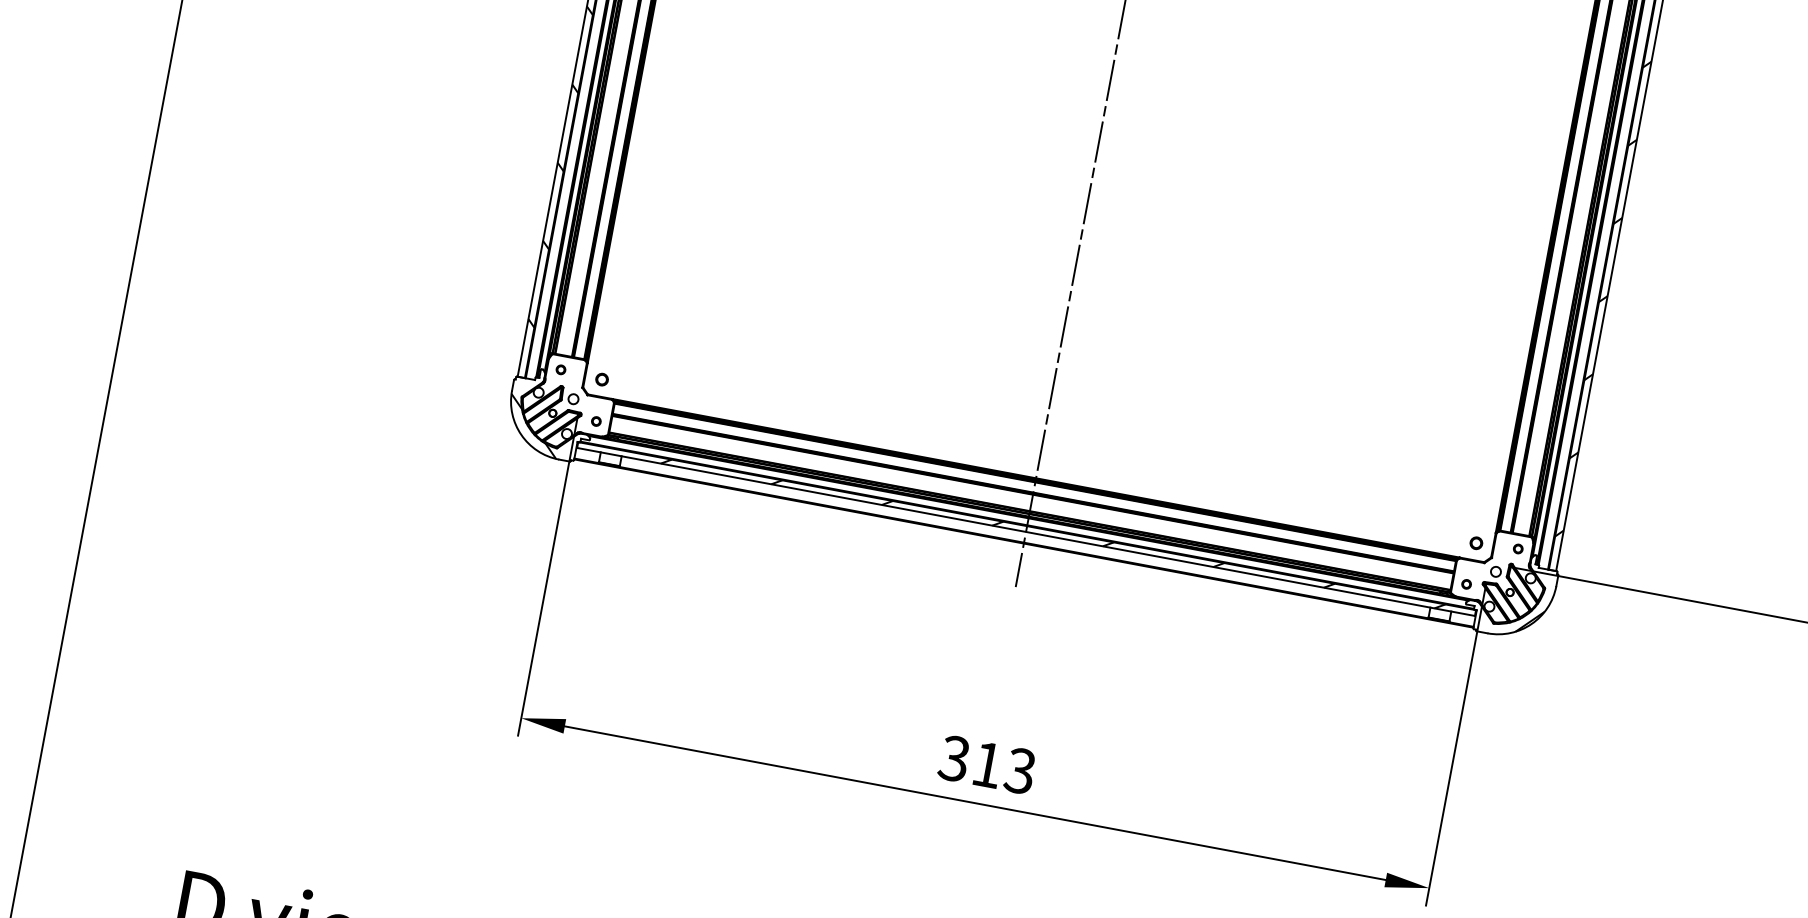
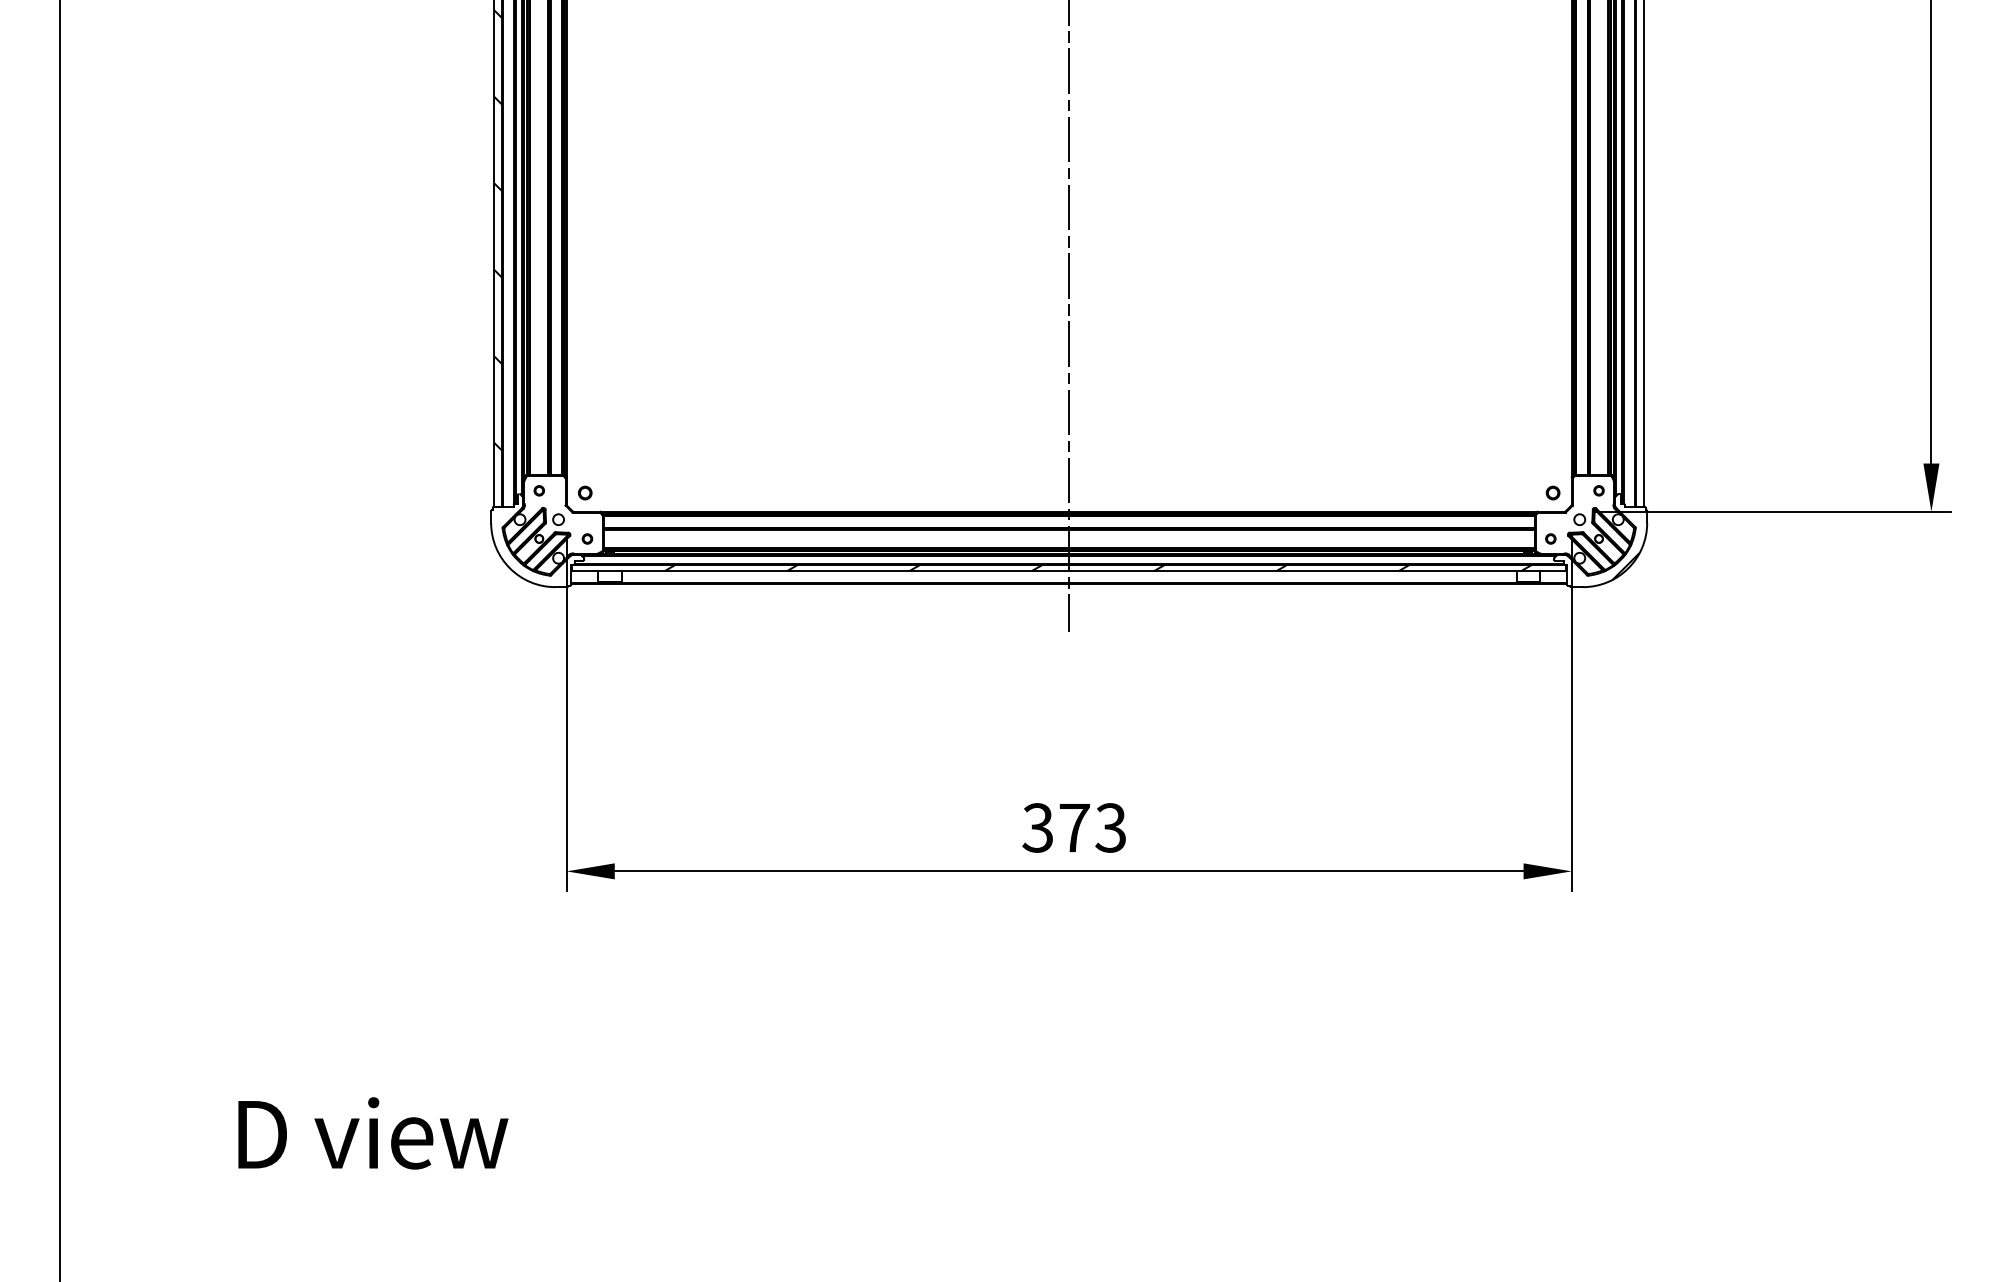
hatch: (1595, 337) -> (1639, 249), removed
hatch: (533, 426) -> (521, 556), removed
text: (987, 765) -> (1074, 828), 313 -> 373

